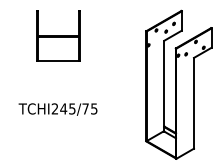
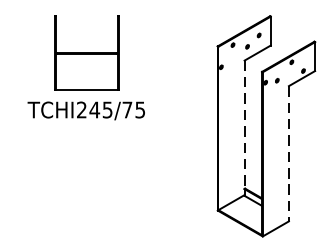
line: (164, 84) -> (244, 125), solid -> dashed
line: (193, 103) -> (288, 154), solid -> dashed
text: (57, 109) -> (85, 110), moved

